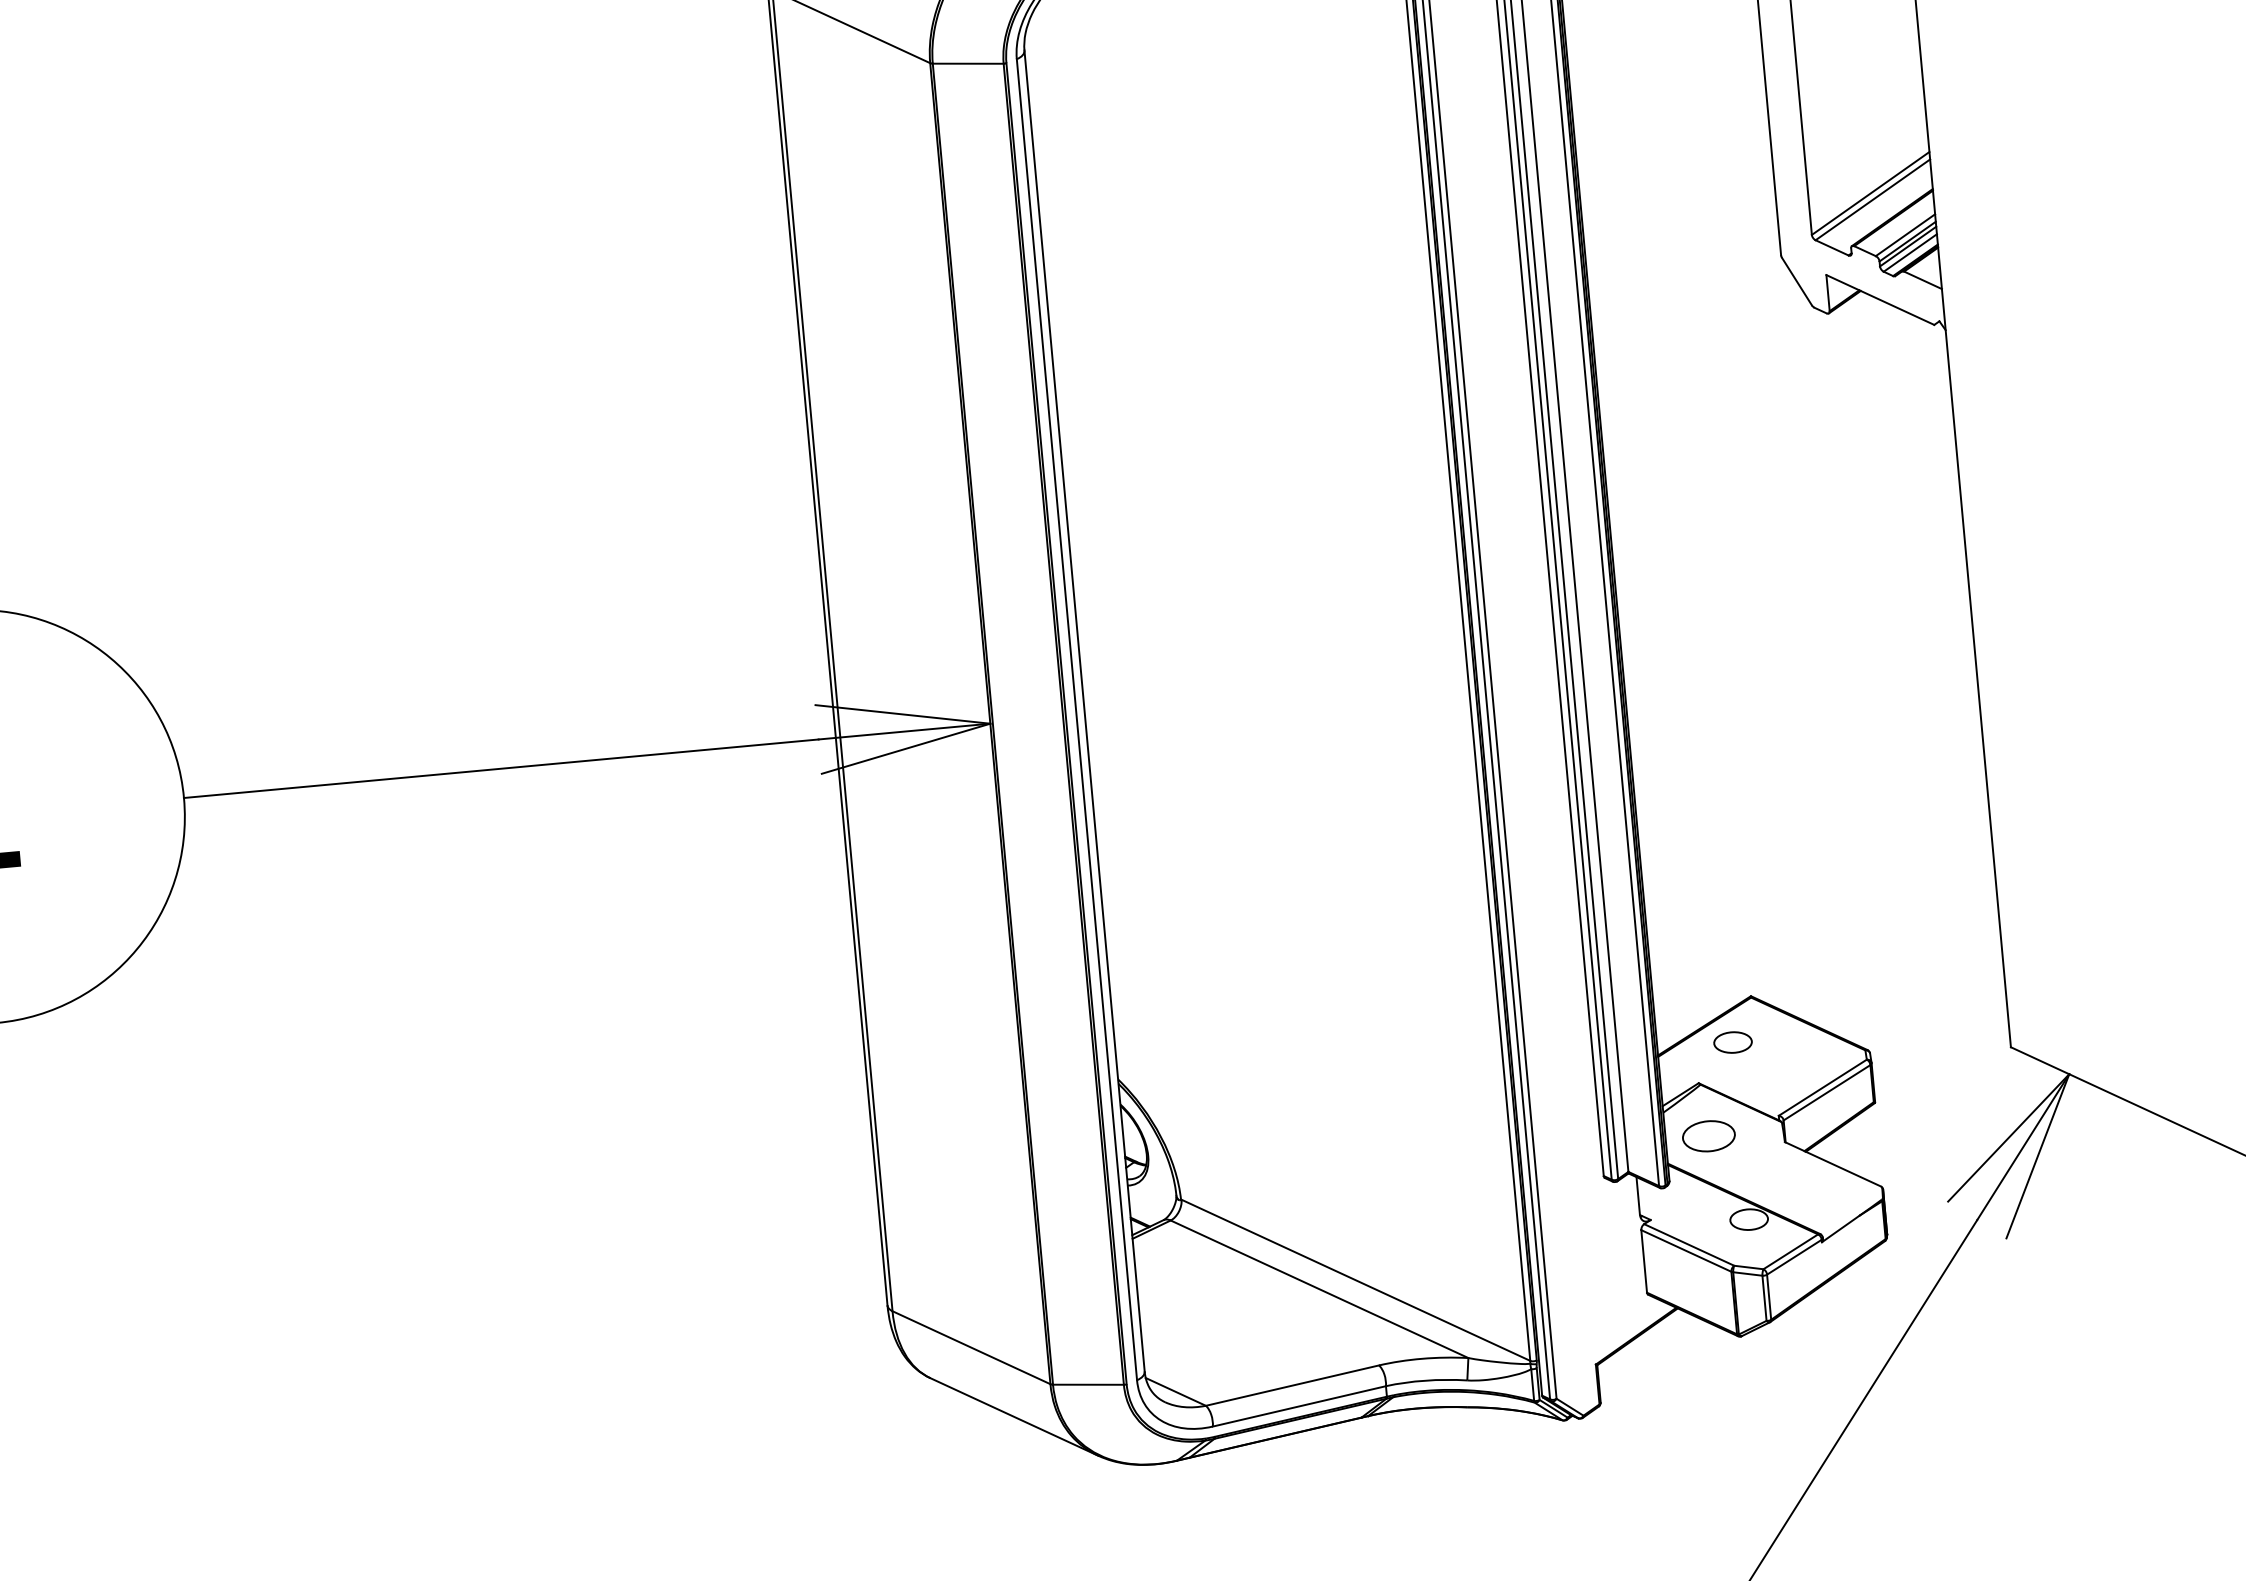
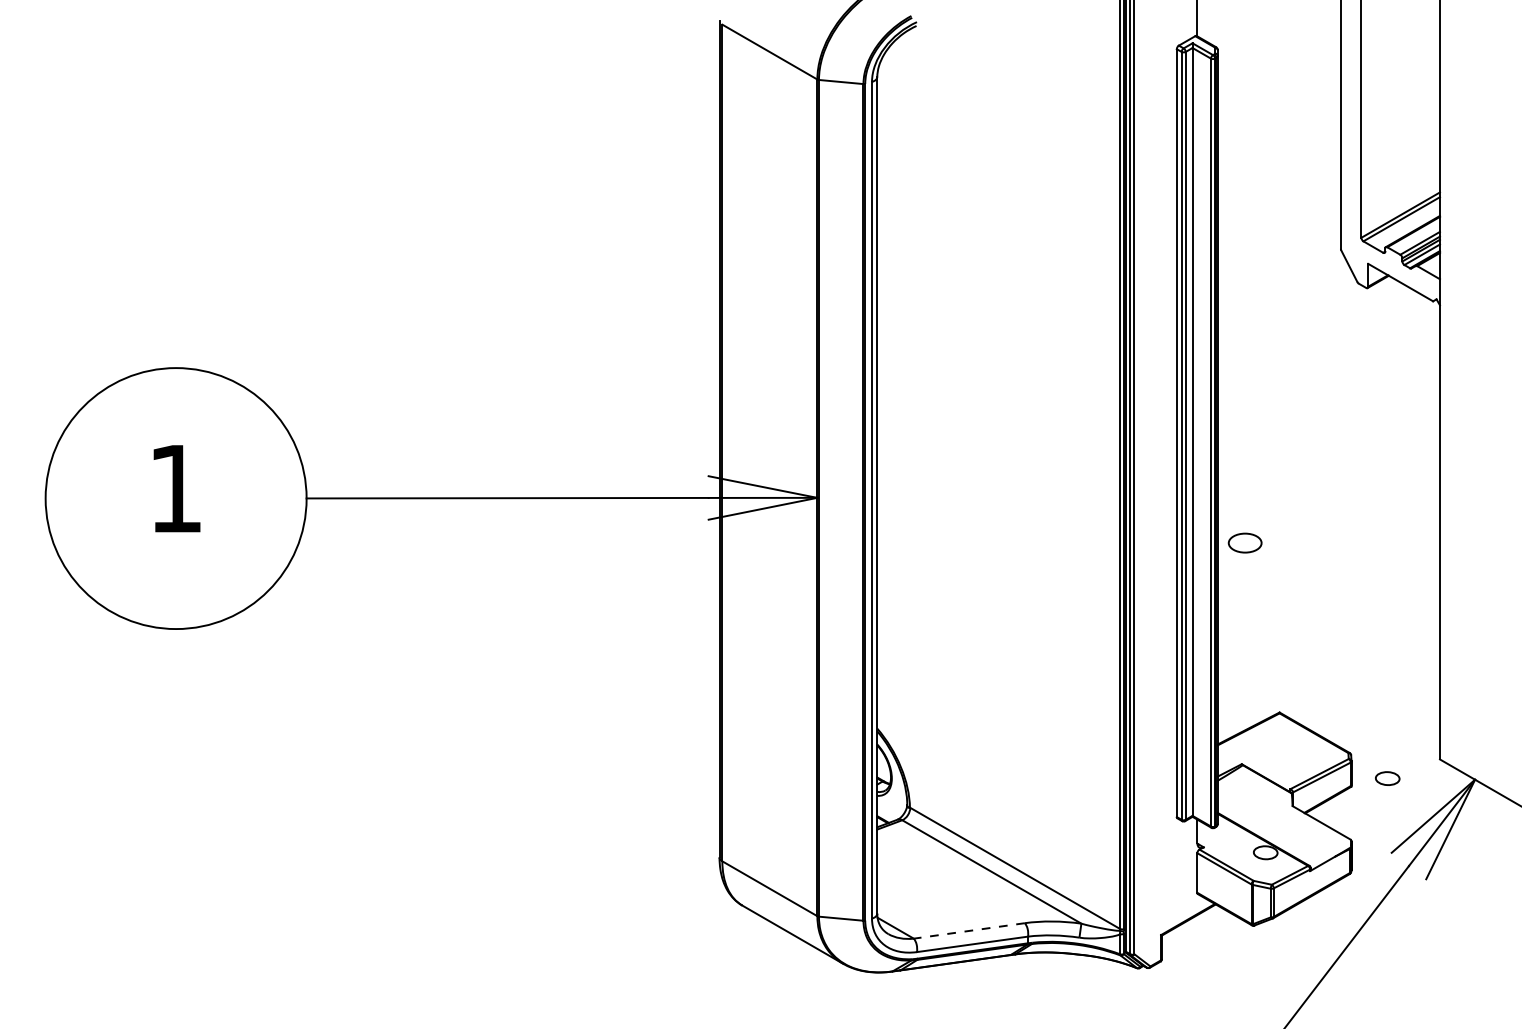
part: (1732, 1042) -> (1387, 778), moved
part: (1707, 1135) -> (1244, 542), moved
line: (1291, 1386) -> (968, 931), solid -> dashed

